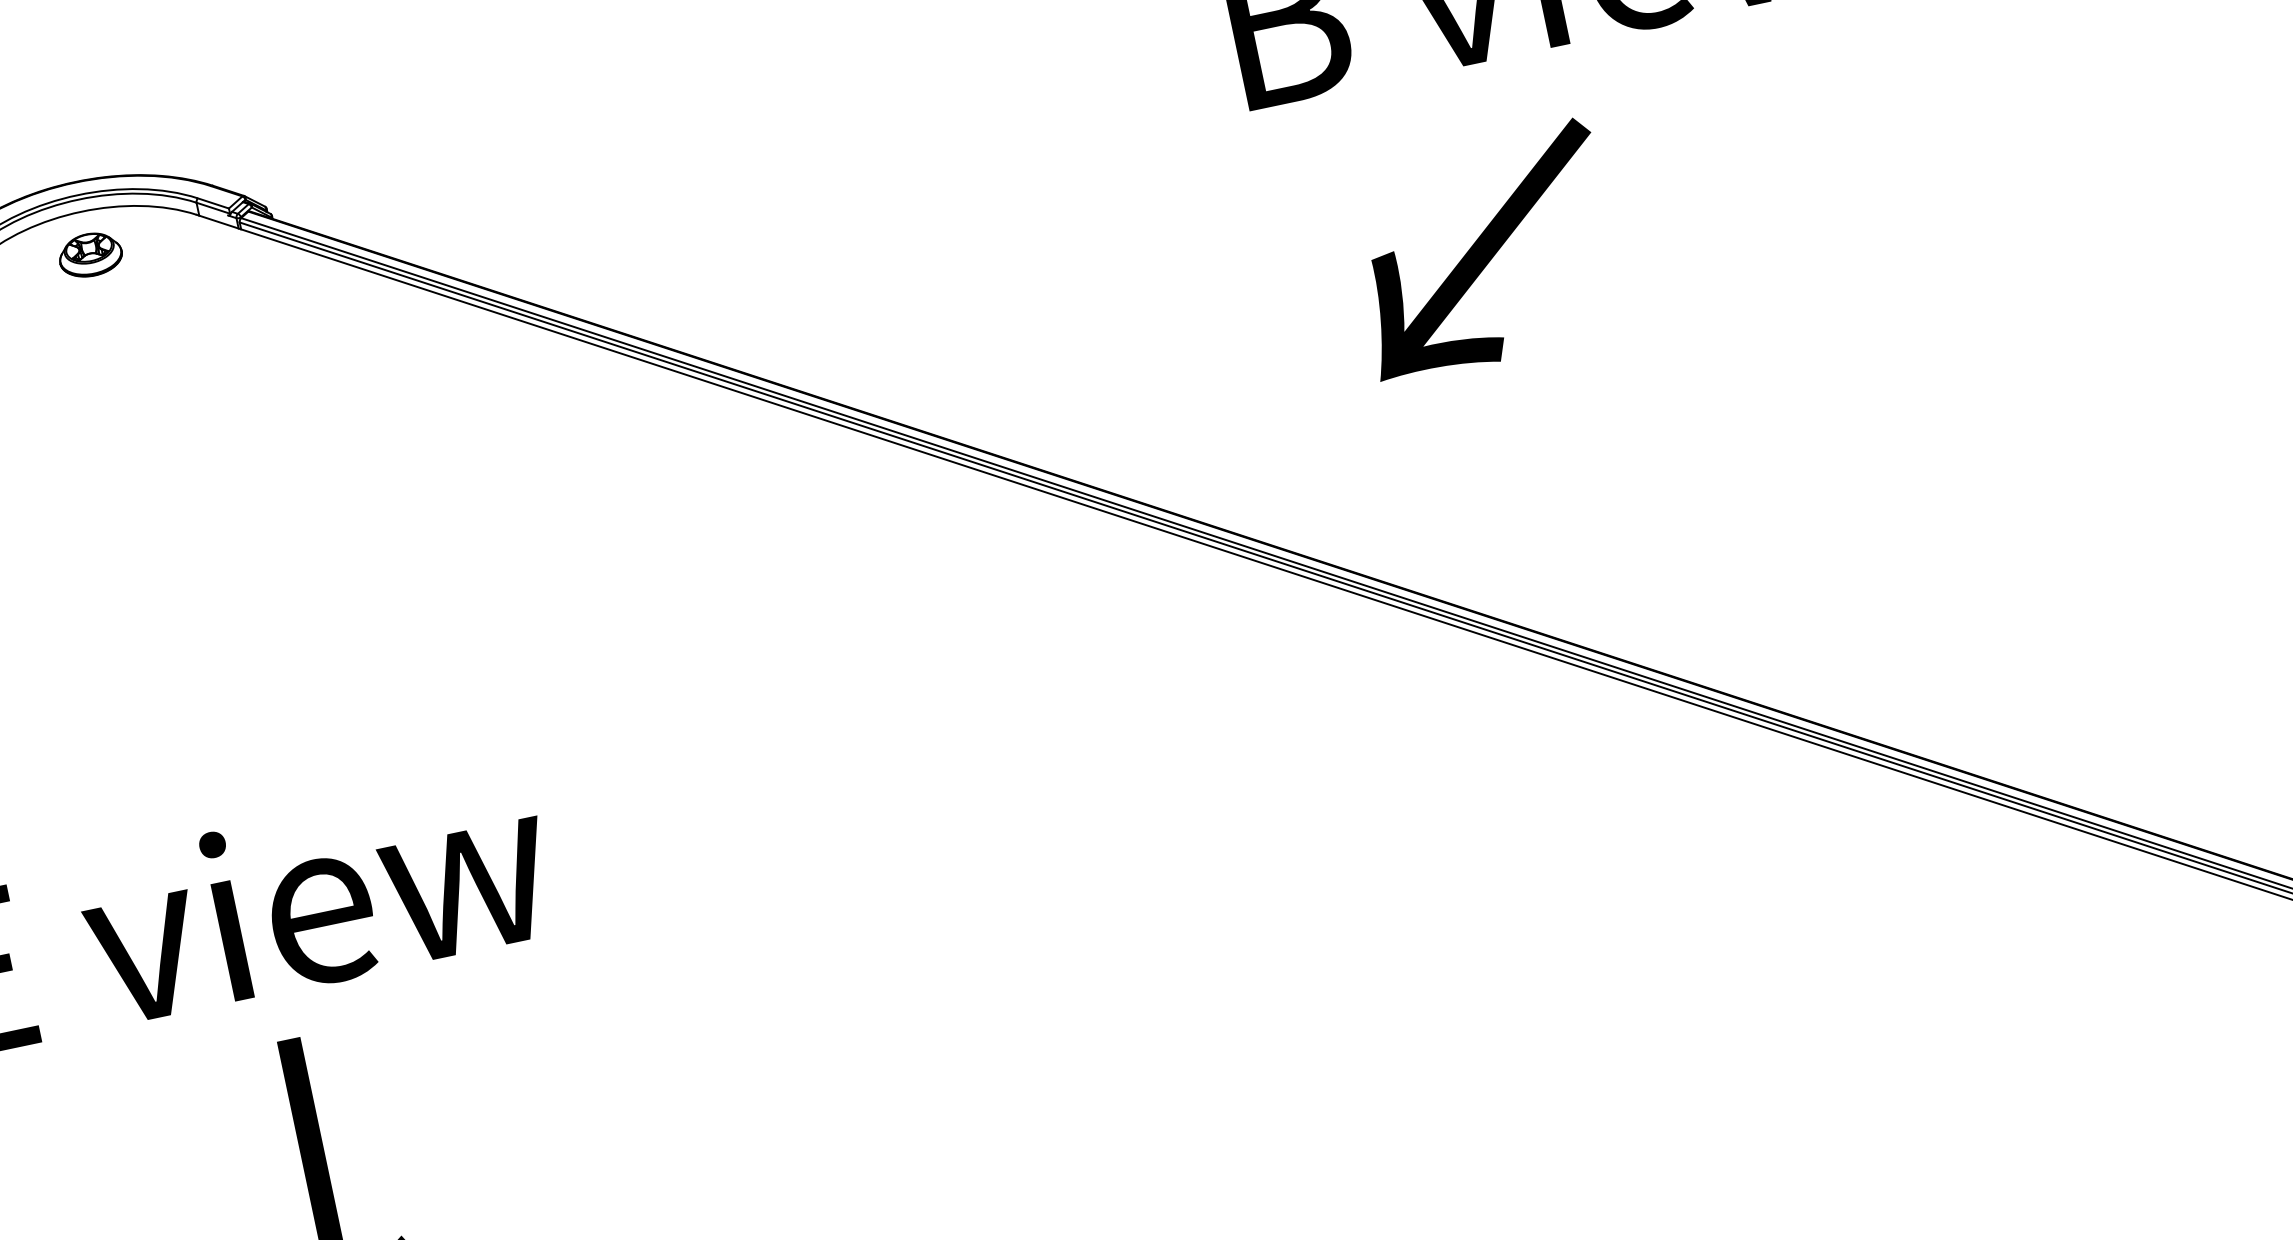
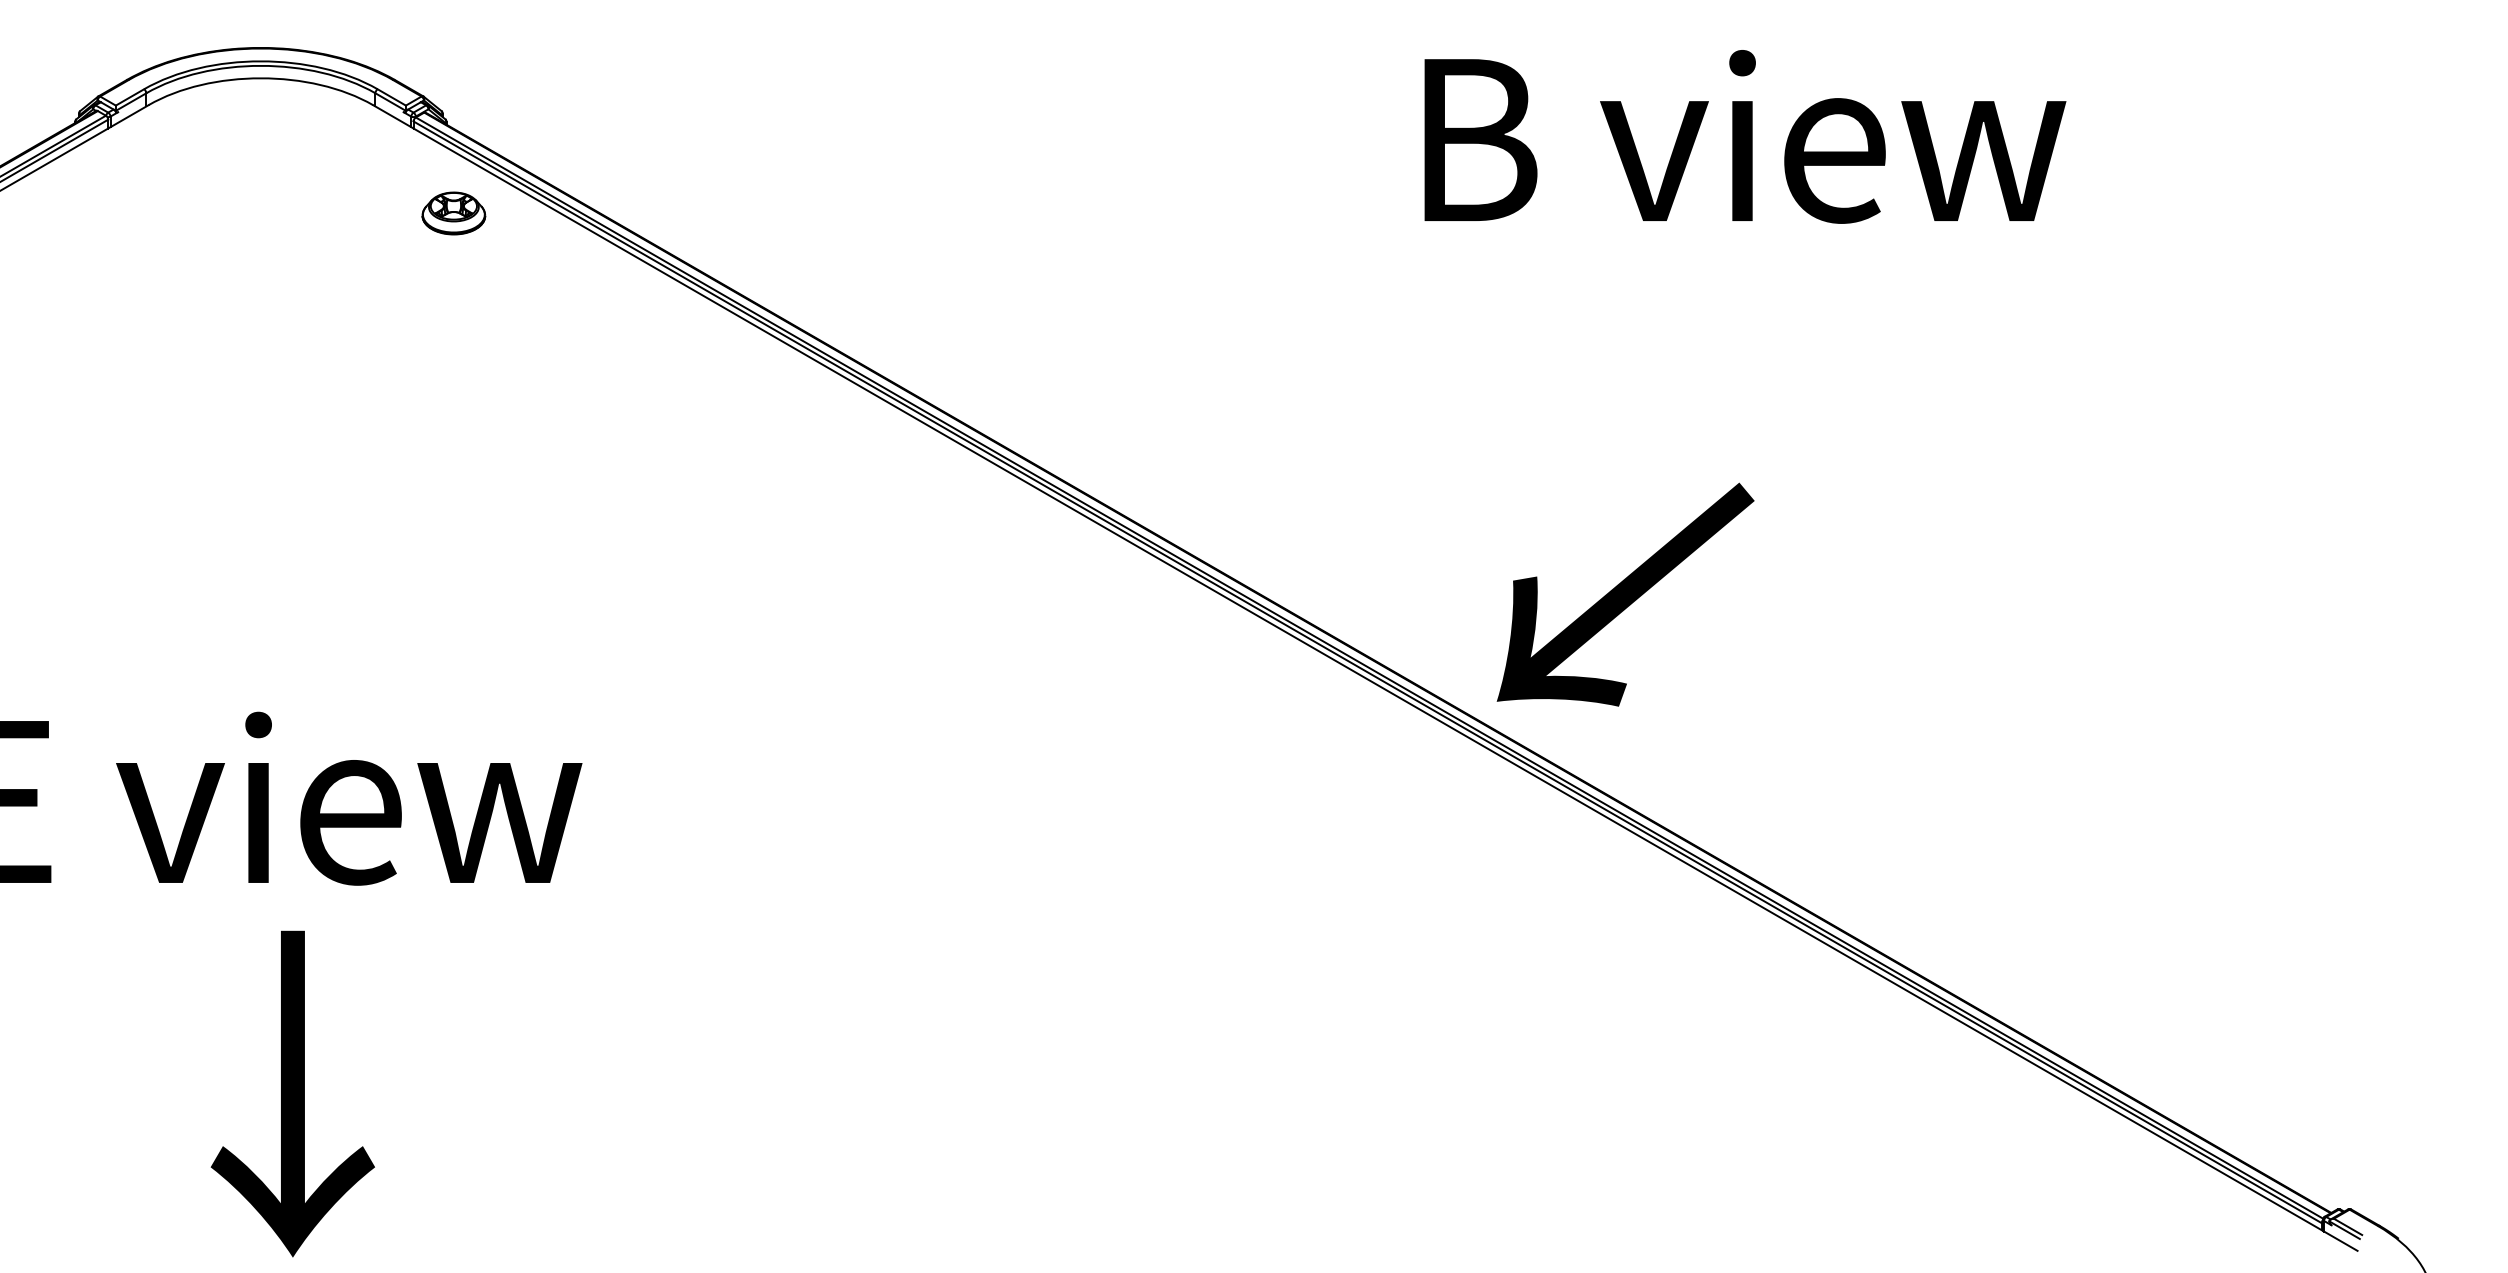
text: (1484, 250) -> (1625, 594), moved
part: (90, 255) -> (453, 213), moved

